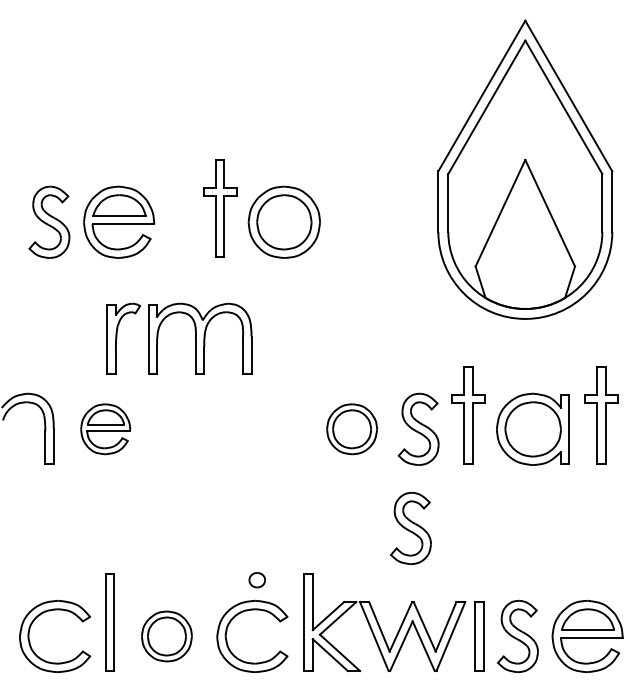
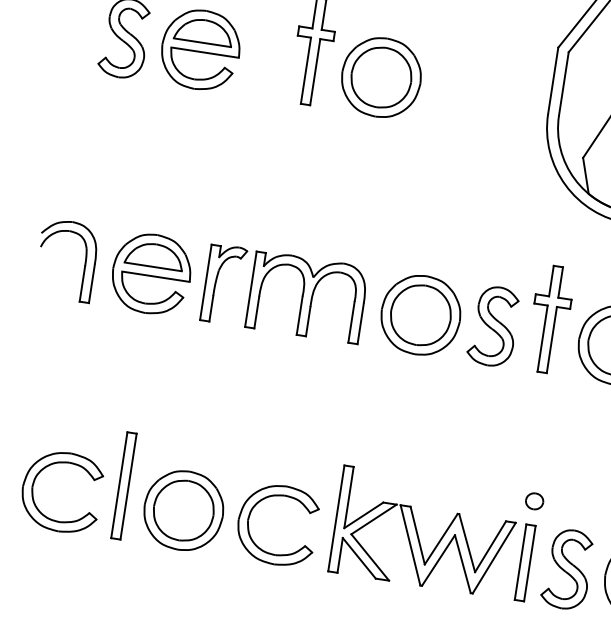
part: (195, 338) -> (302, 296), moved
part: (105, 428) -> (151, 273), size x1.43
part: (351, 428) -> (420, 314), size x1.43
part: (410, 527) -> (468, 432), removed
part: (256, 580) -> (533, 501), moved
part: (166, 636) -> (183, 510), size x1.43

